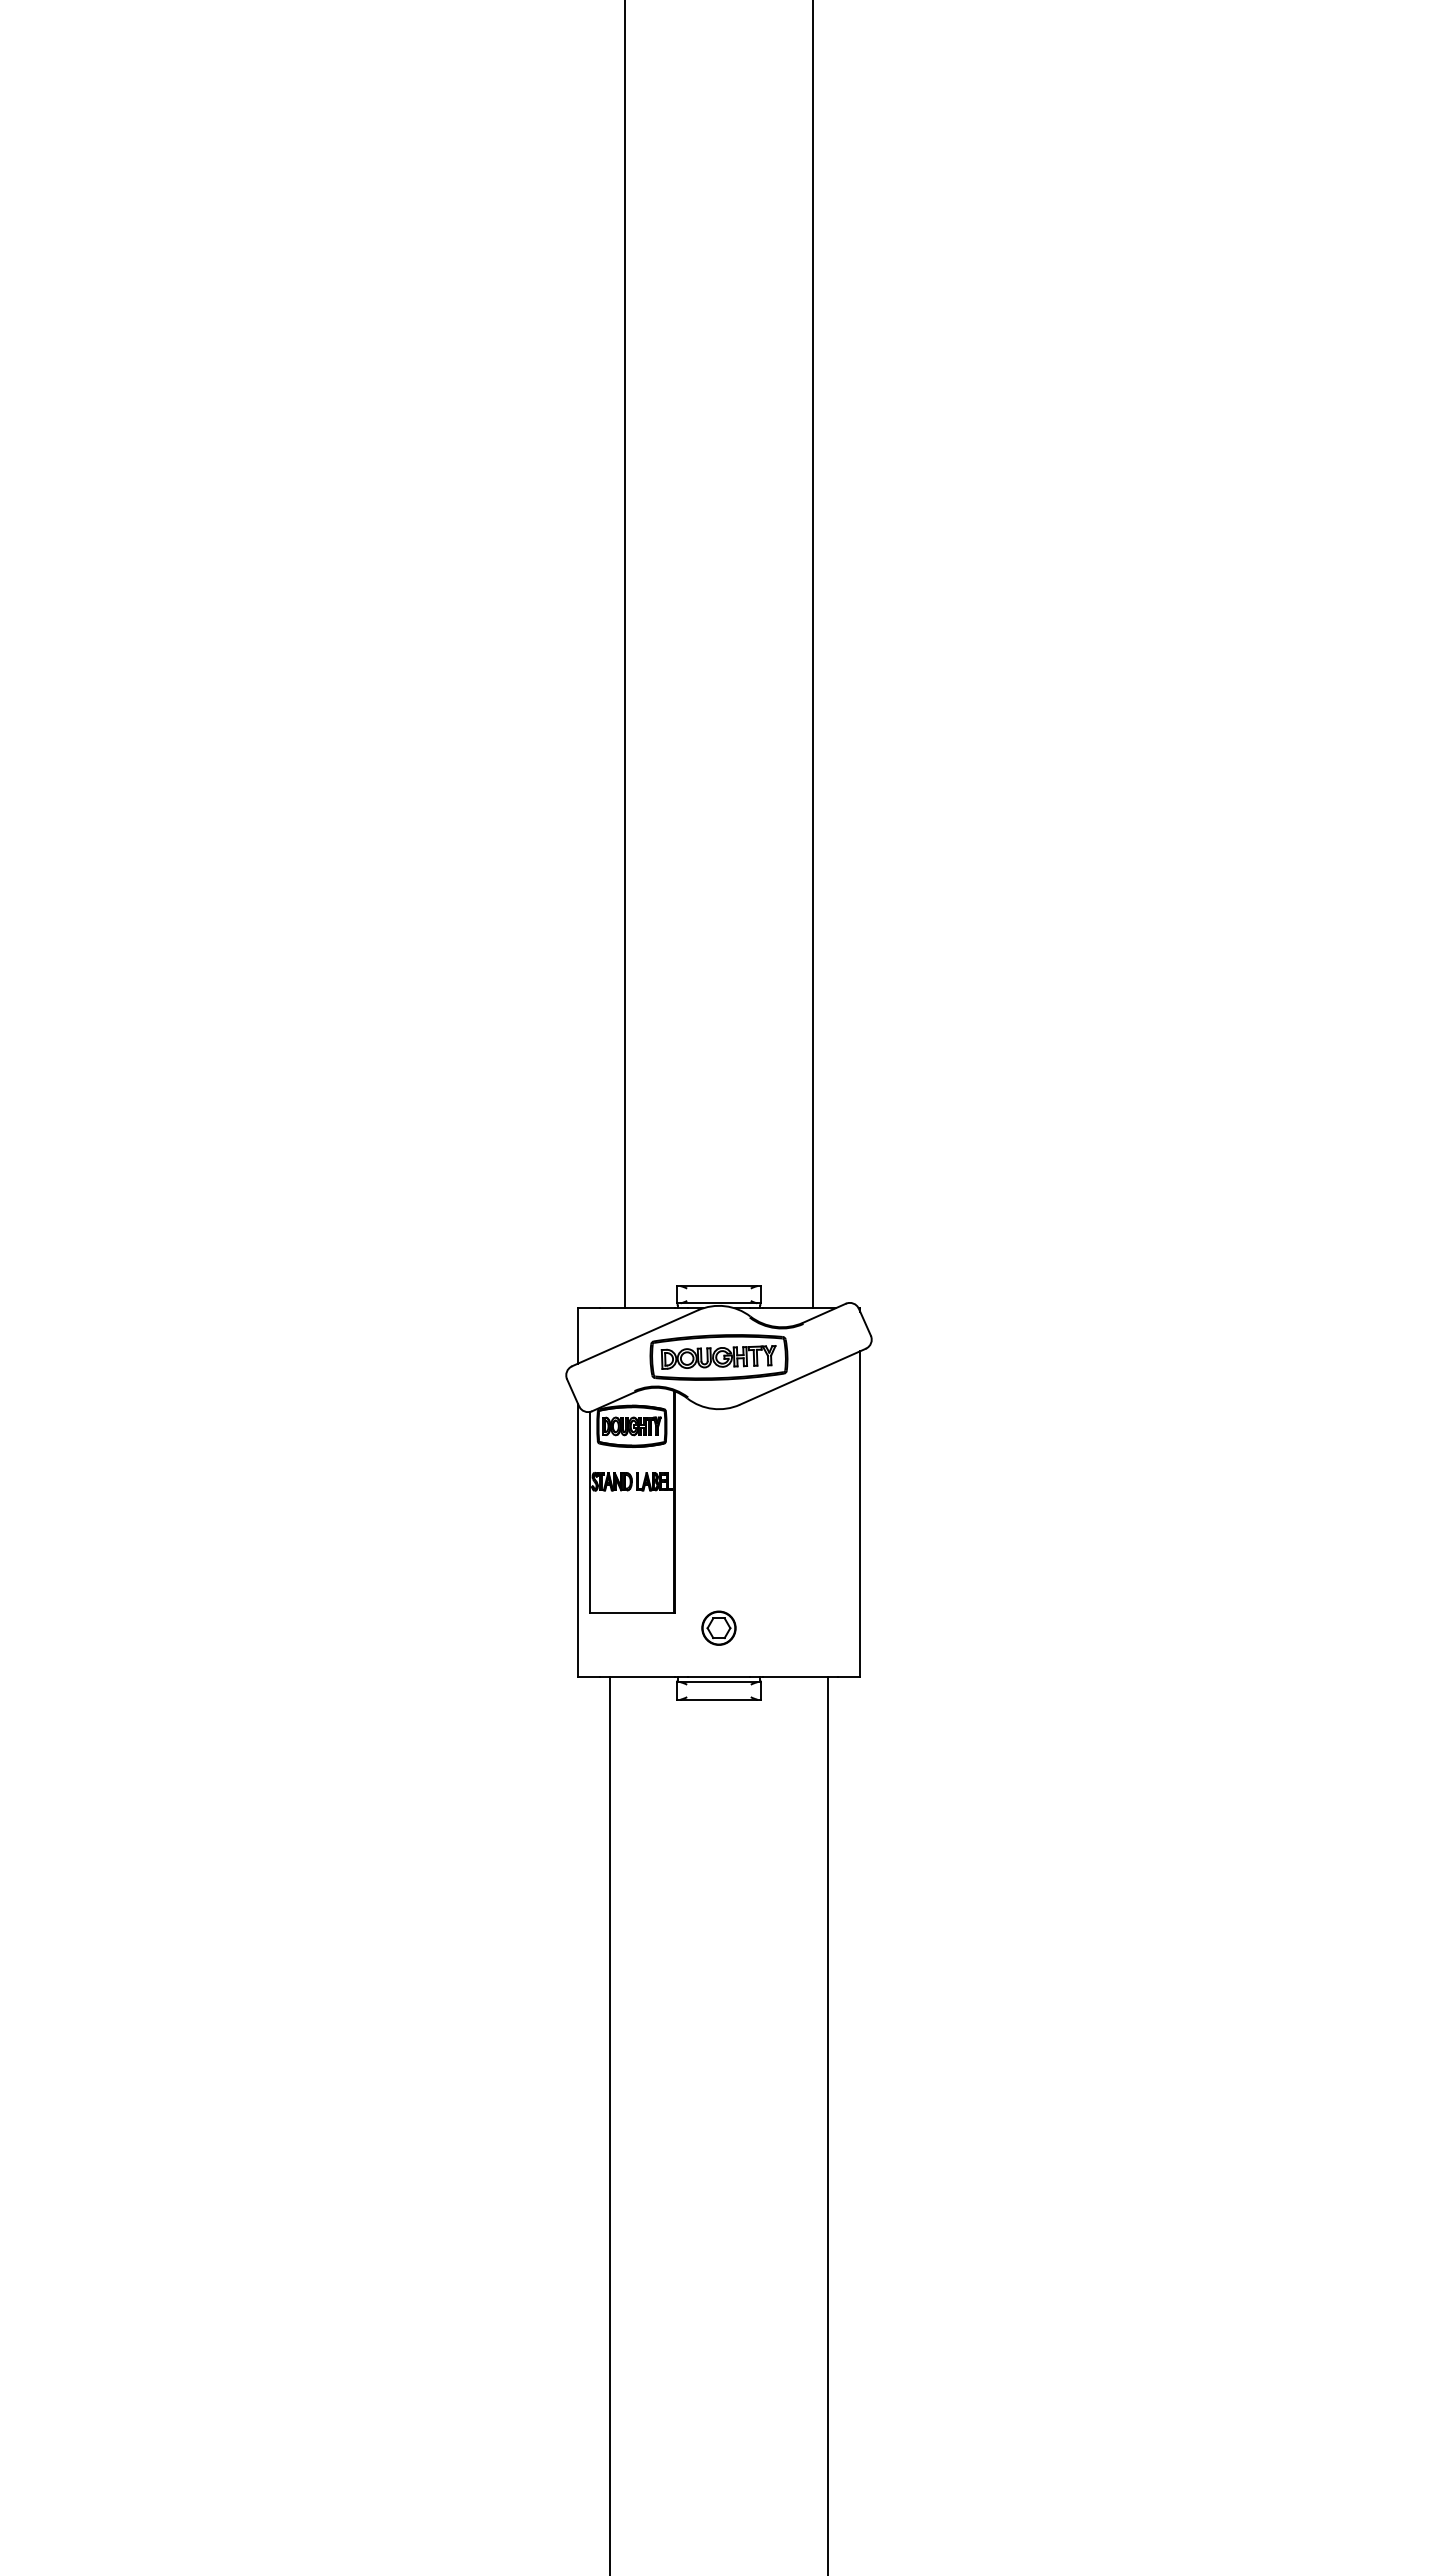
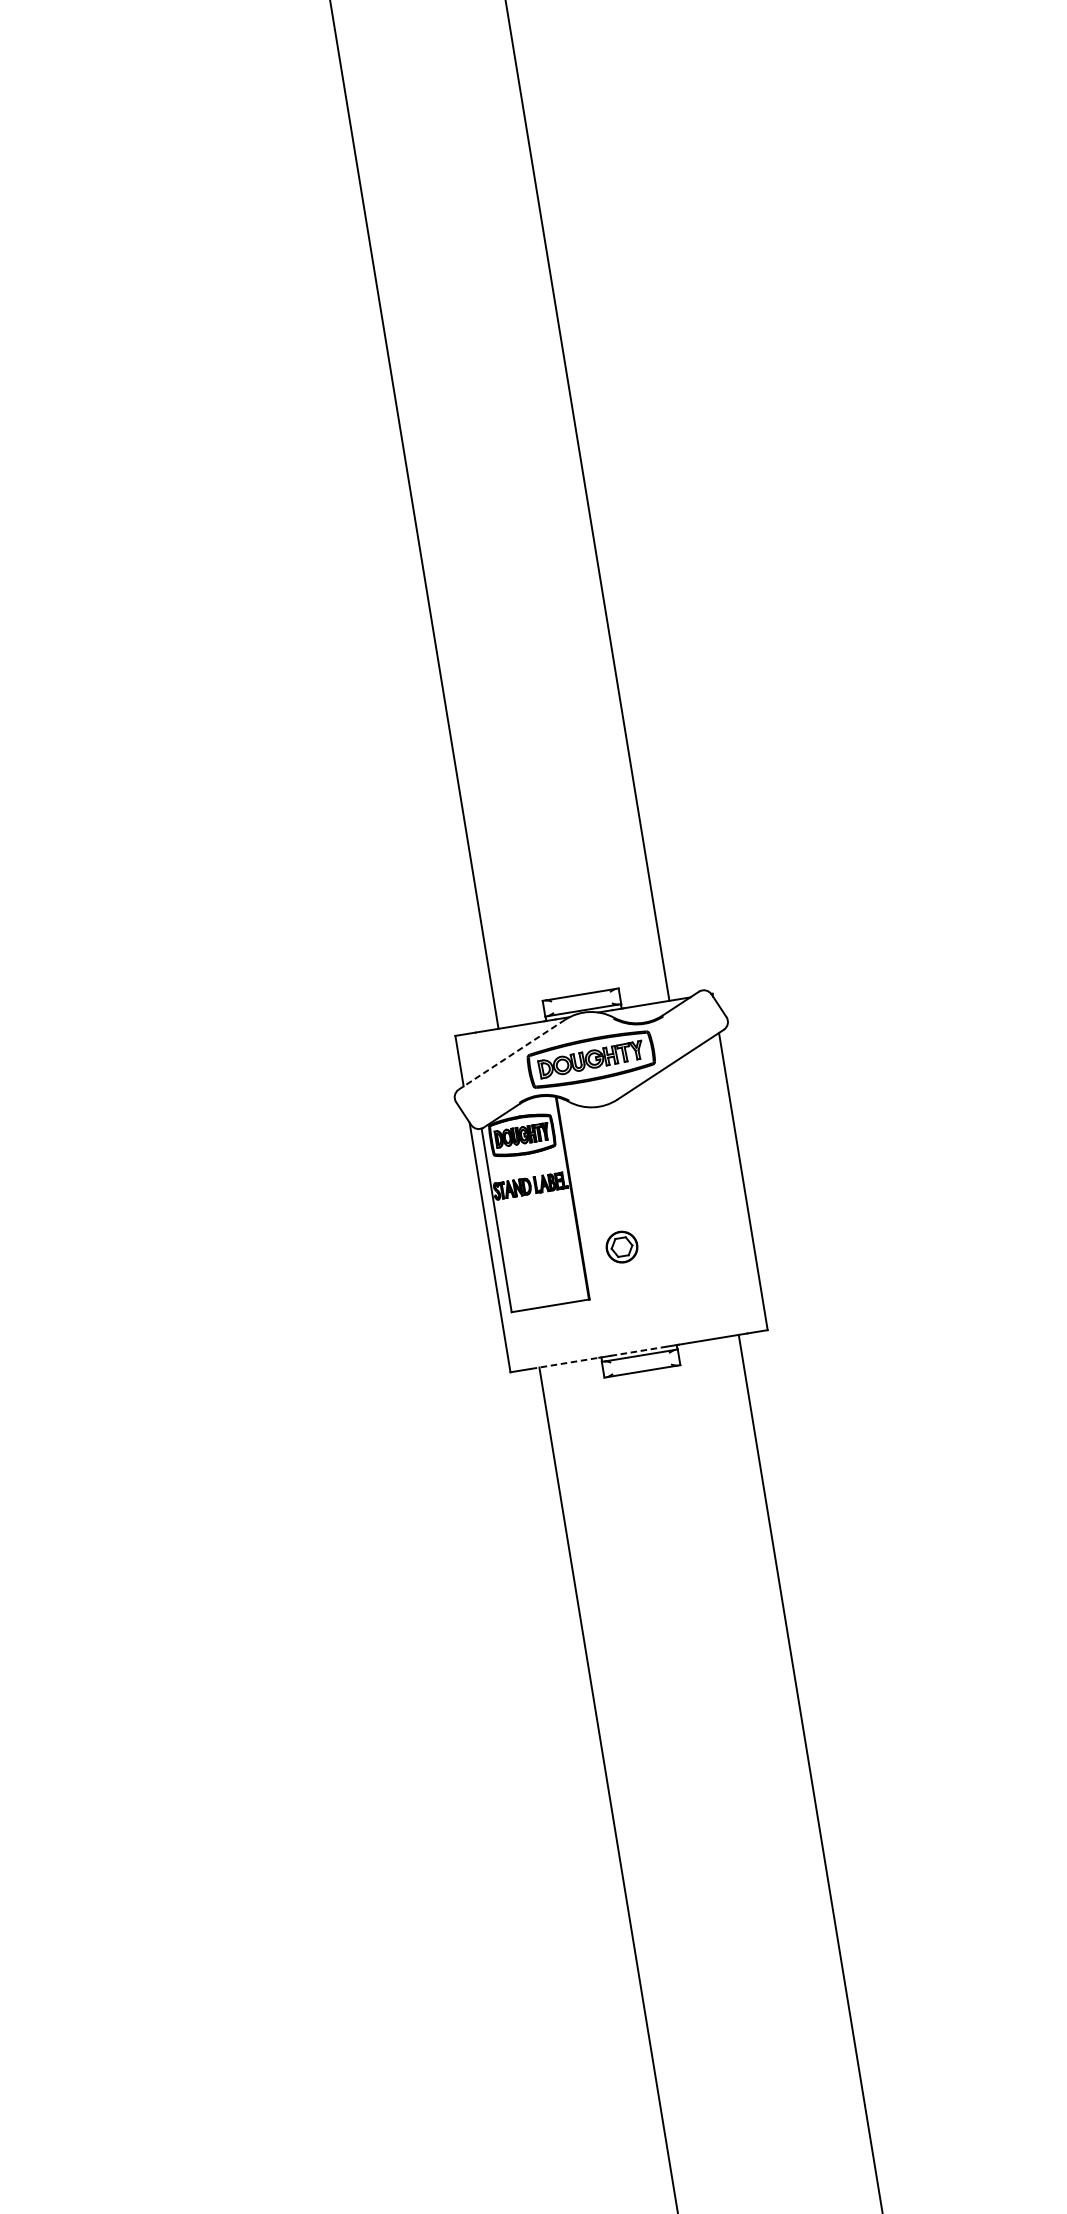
line: (635, 1338) -> (512, 1054), solid -> dashed
part: (718, 1627) -> (621, 1246), moved
line: (637, 1677) -> (564, 1363), solid -> dashed
line: (719, 1677) -> (639, 1351), solid -> dashed

